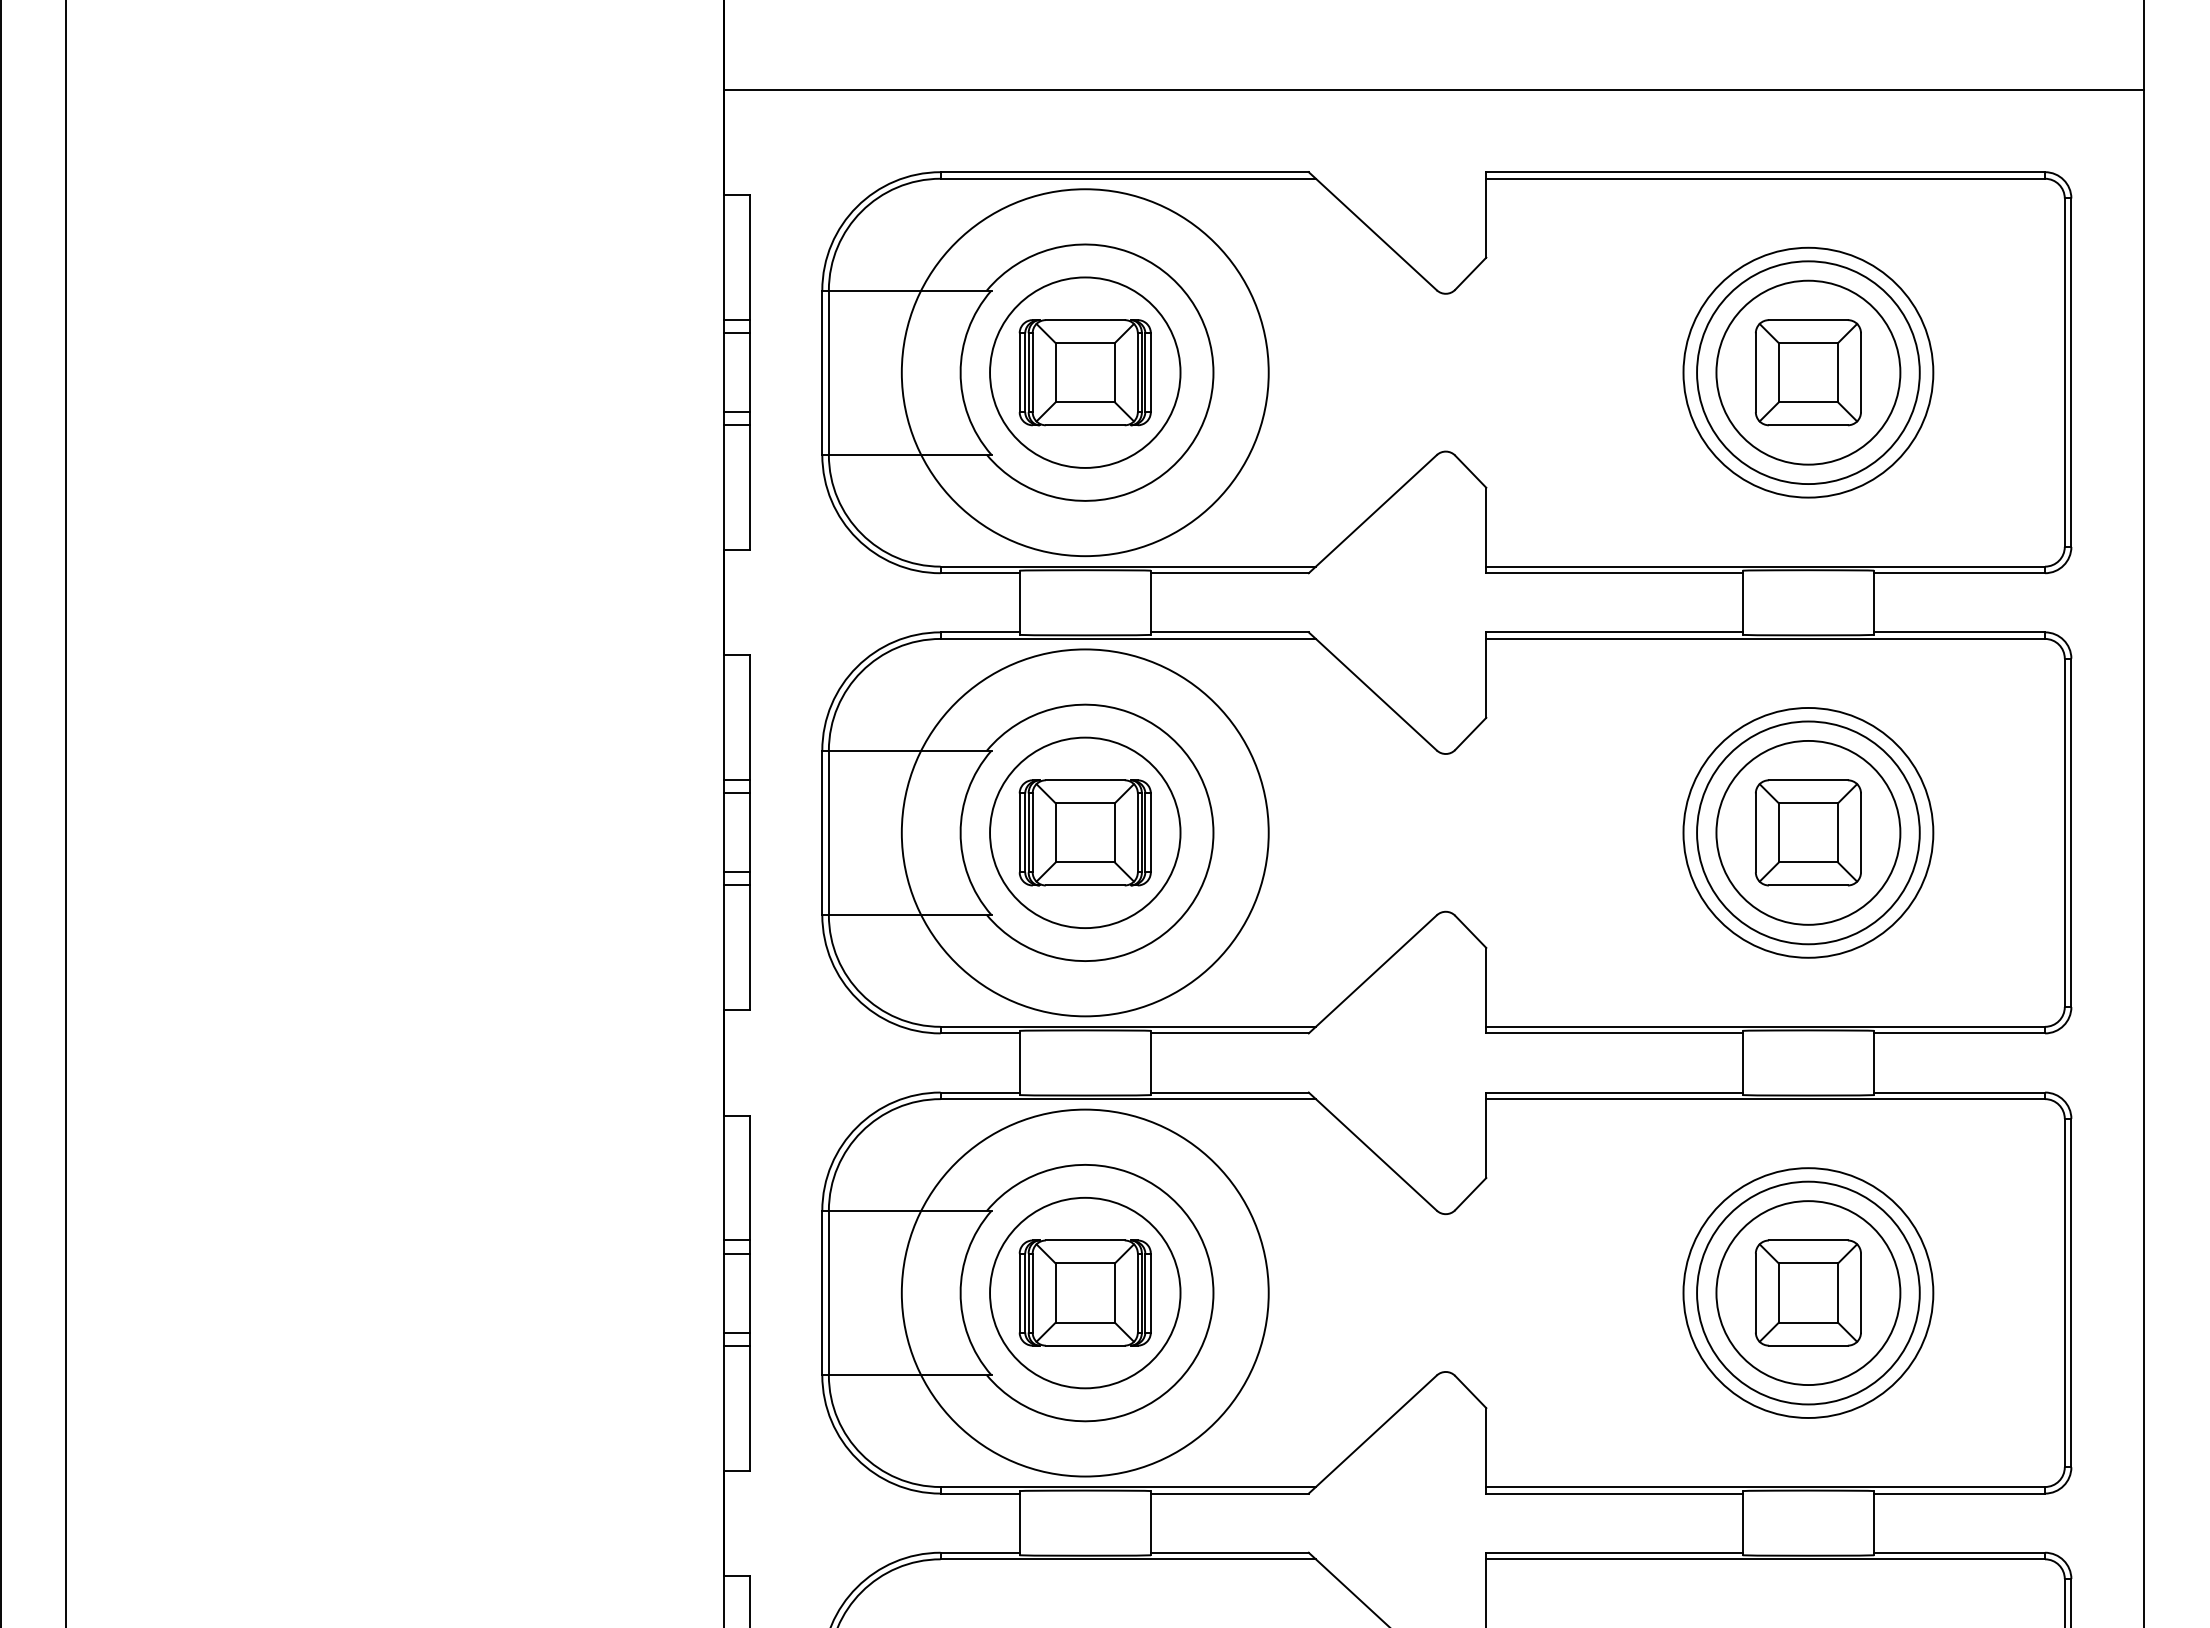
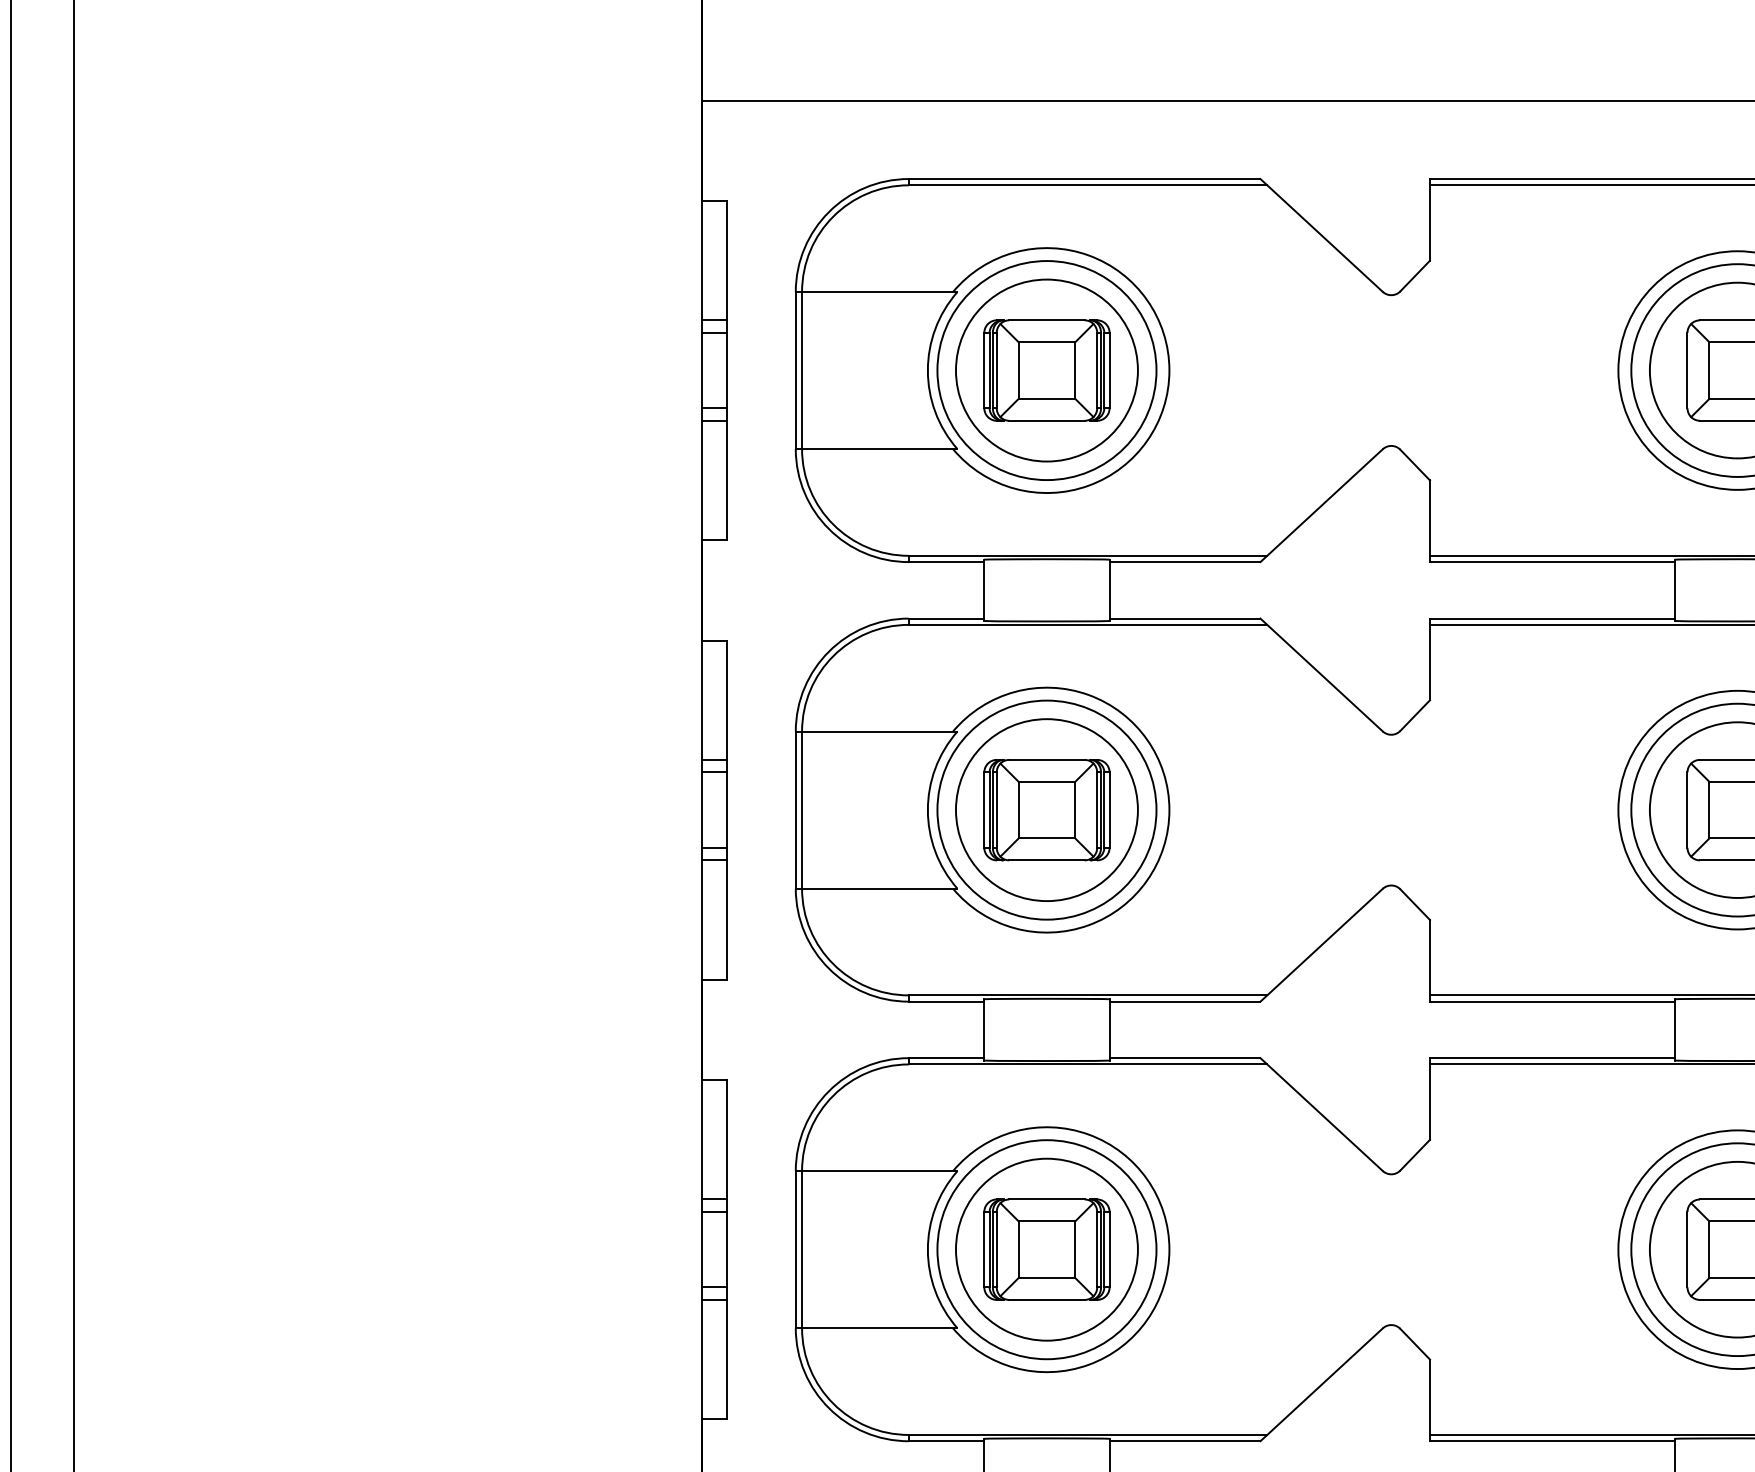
circle: (1084, 372) -> (1046, 370), size x0.62
circle: (1084, 832) -> (1046, 809), size x0.62
circle: (1084, 1292) -> (1046, 1249), size x0.62

